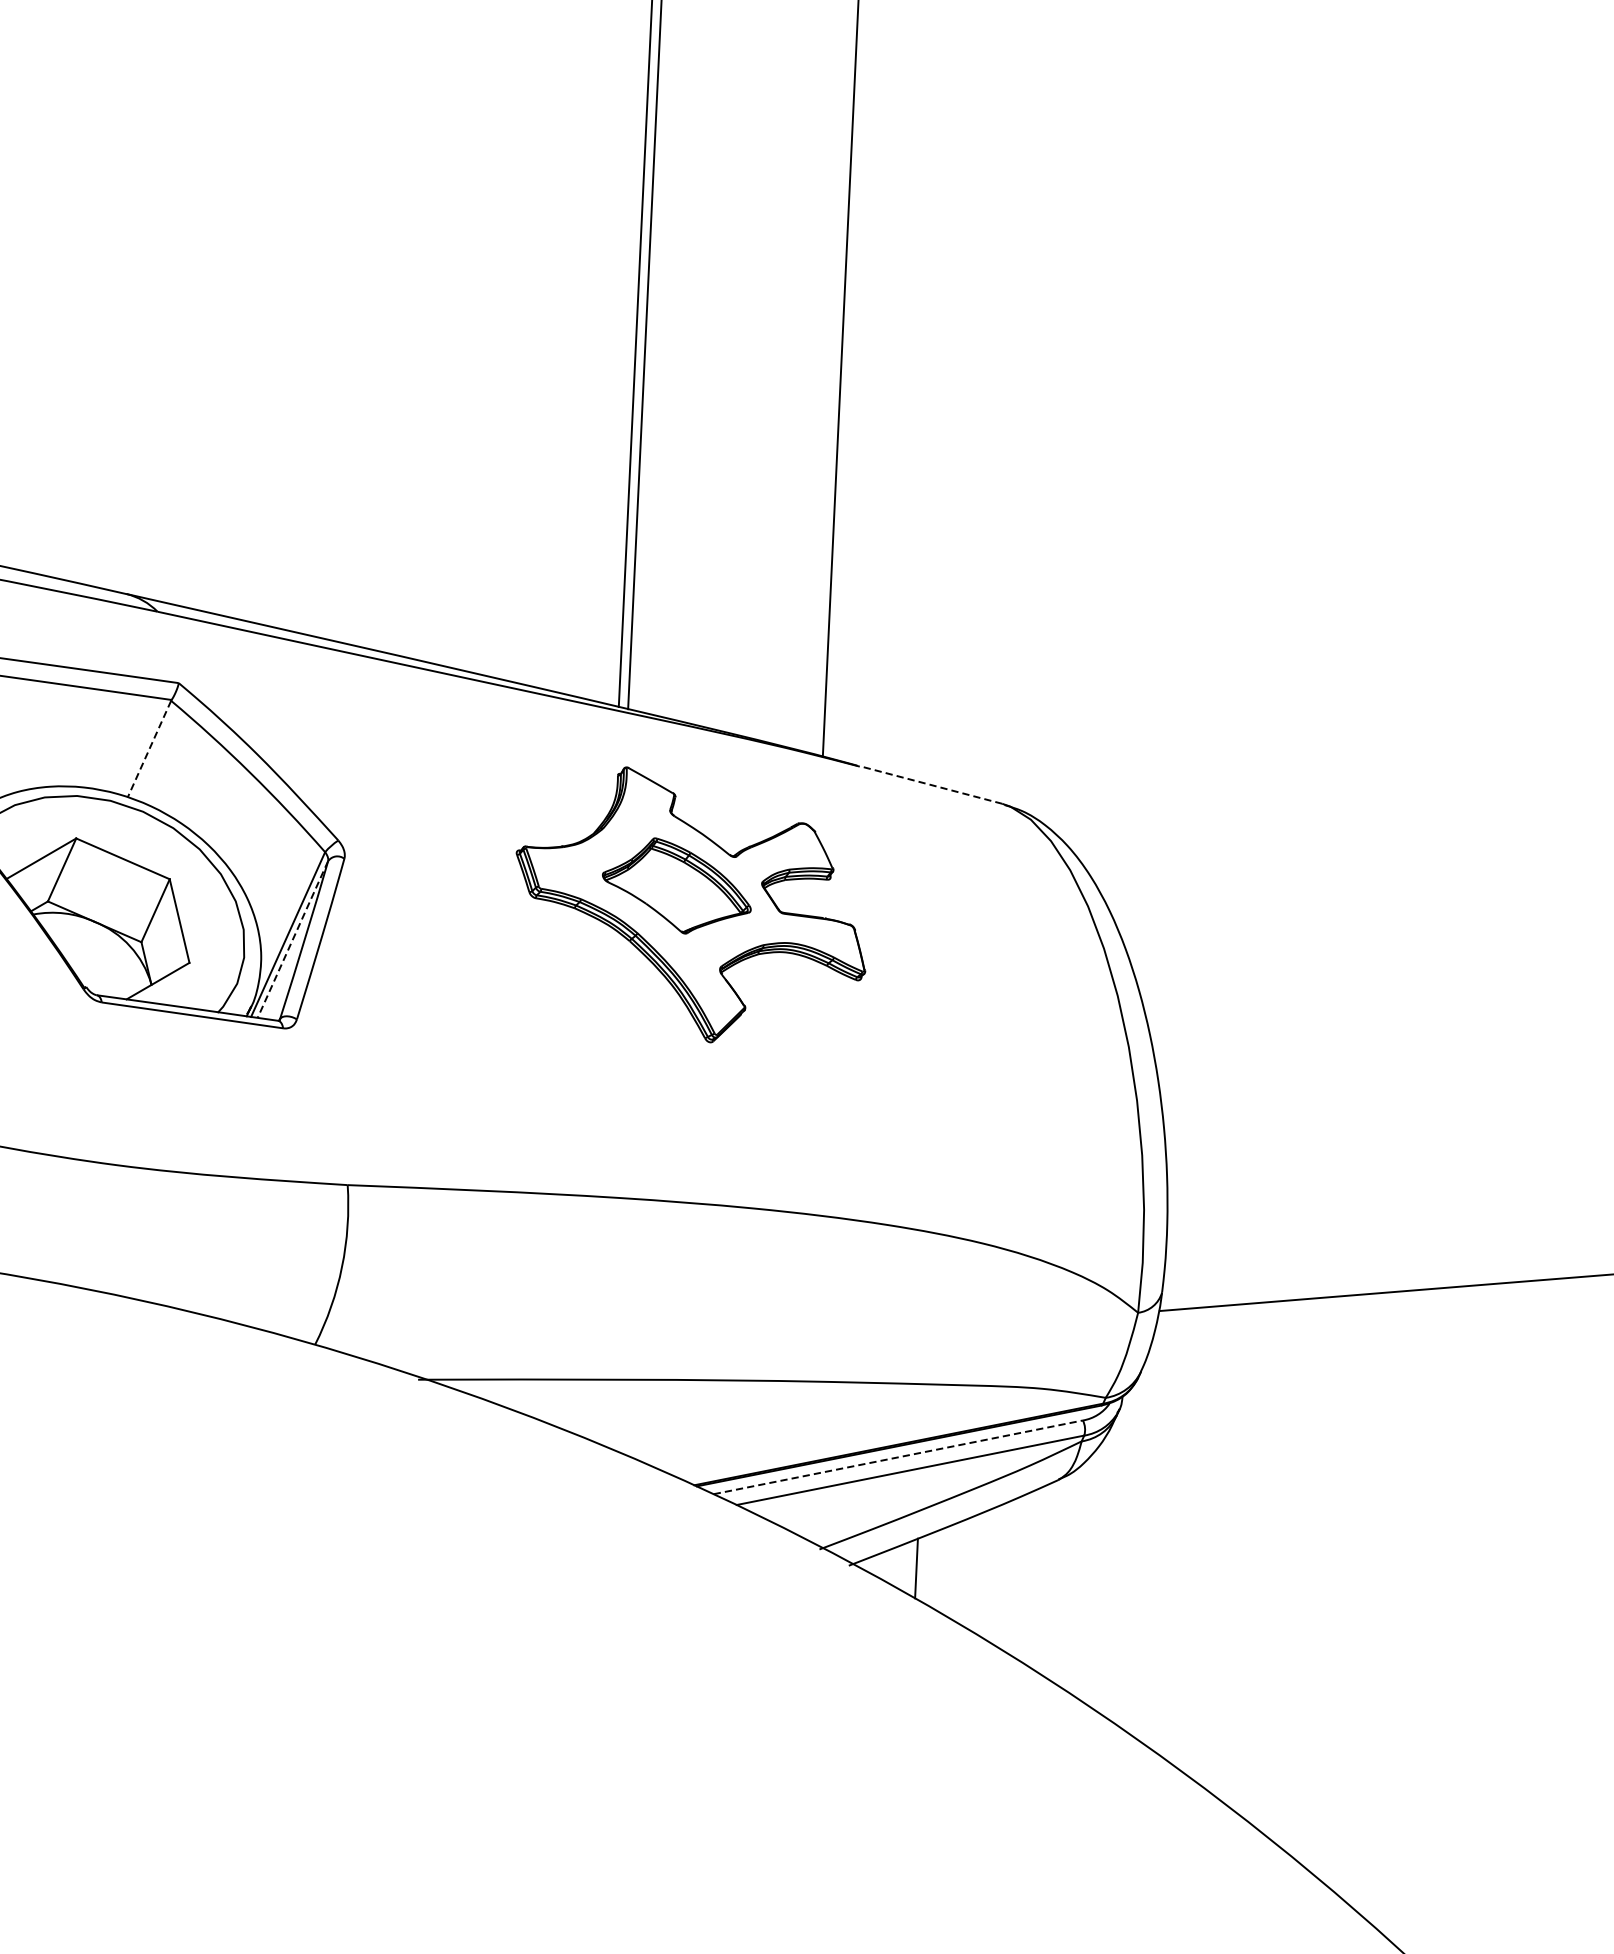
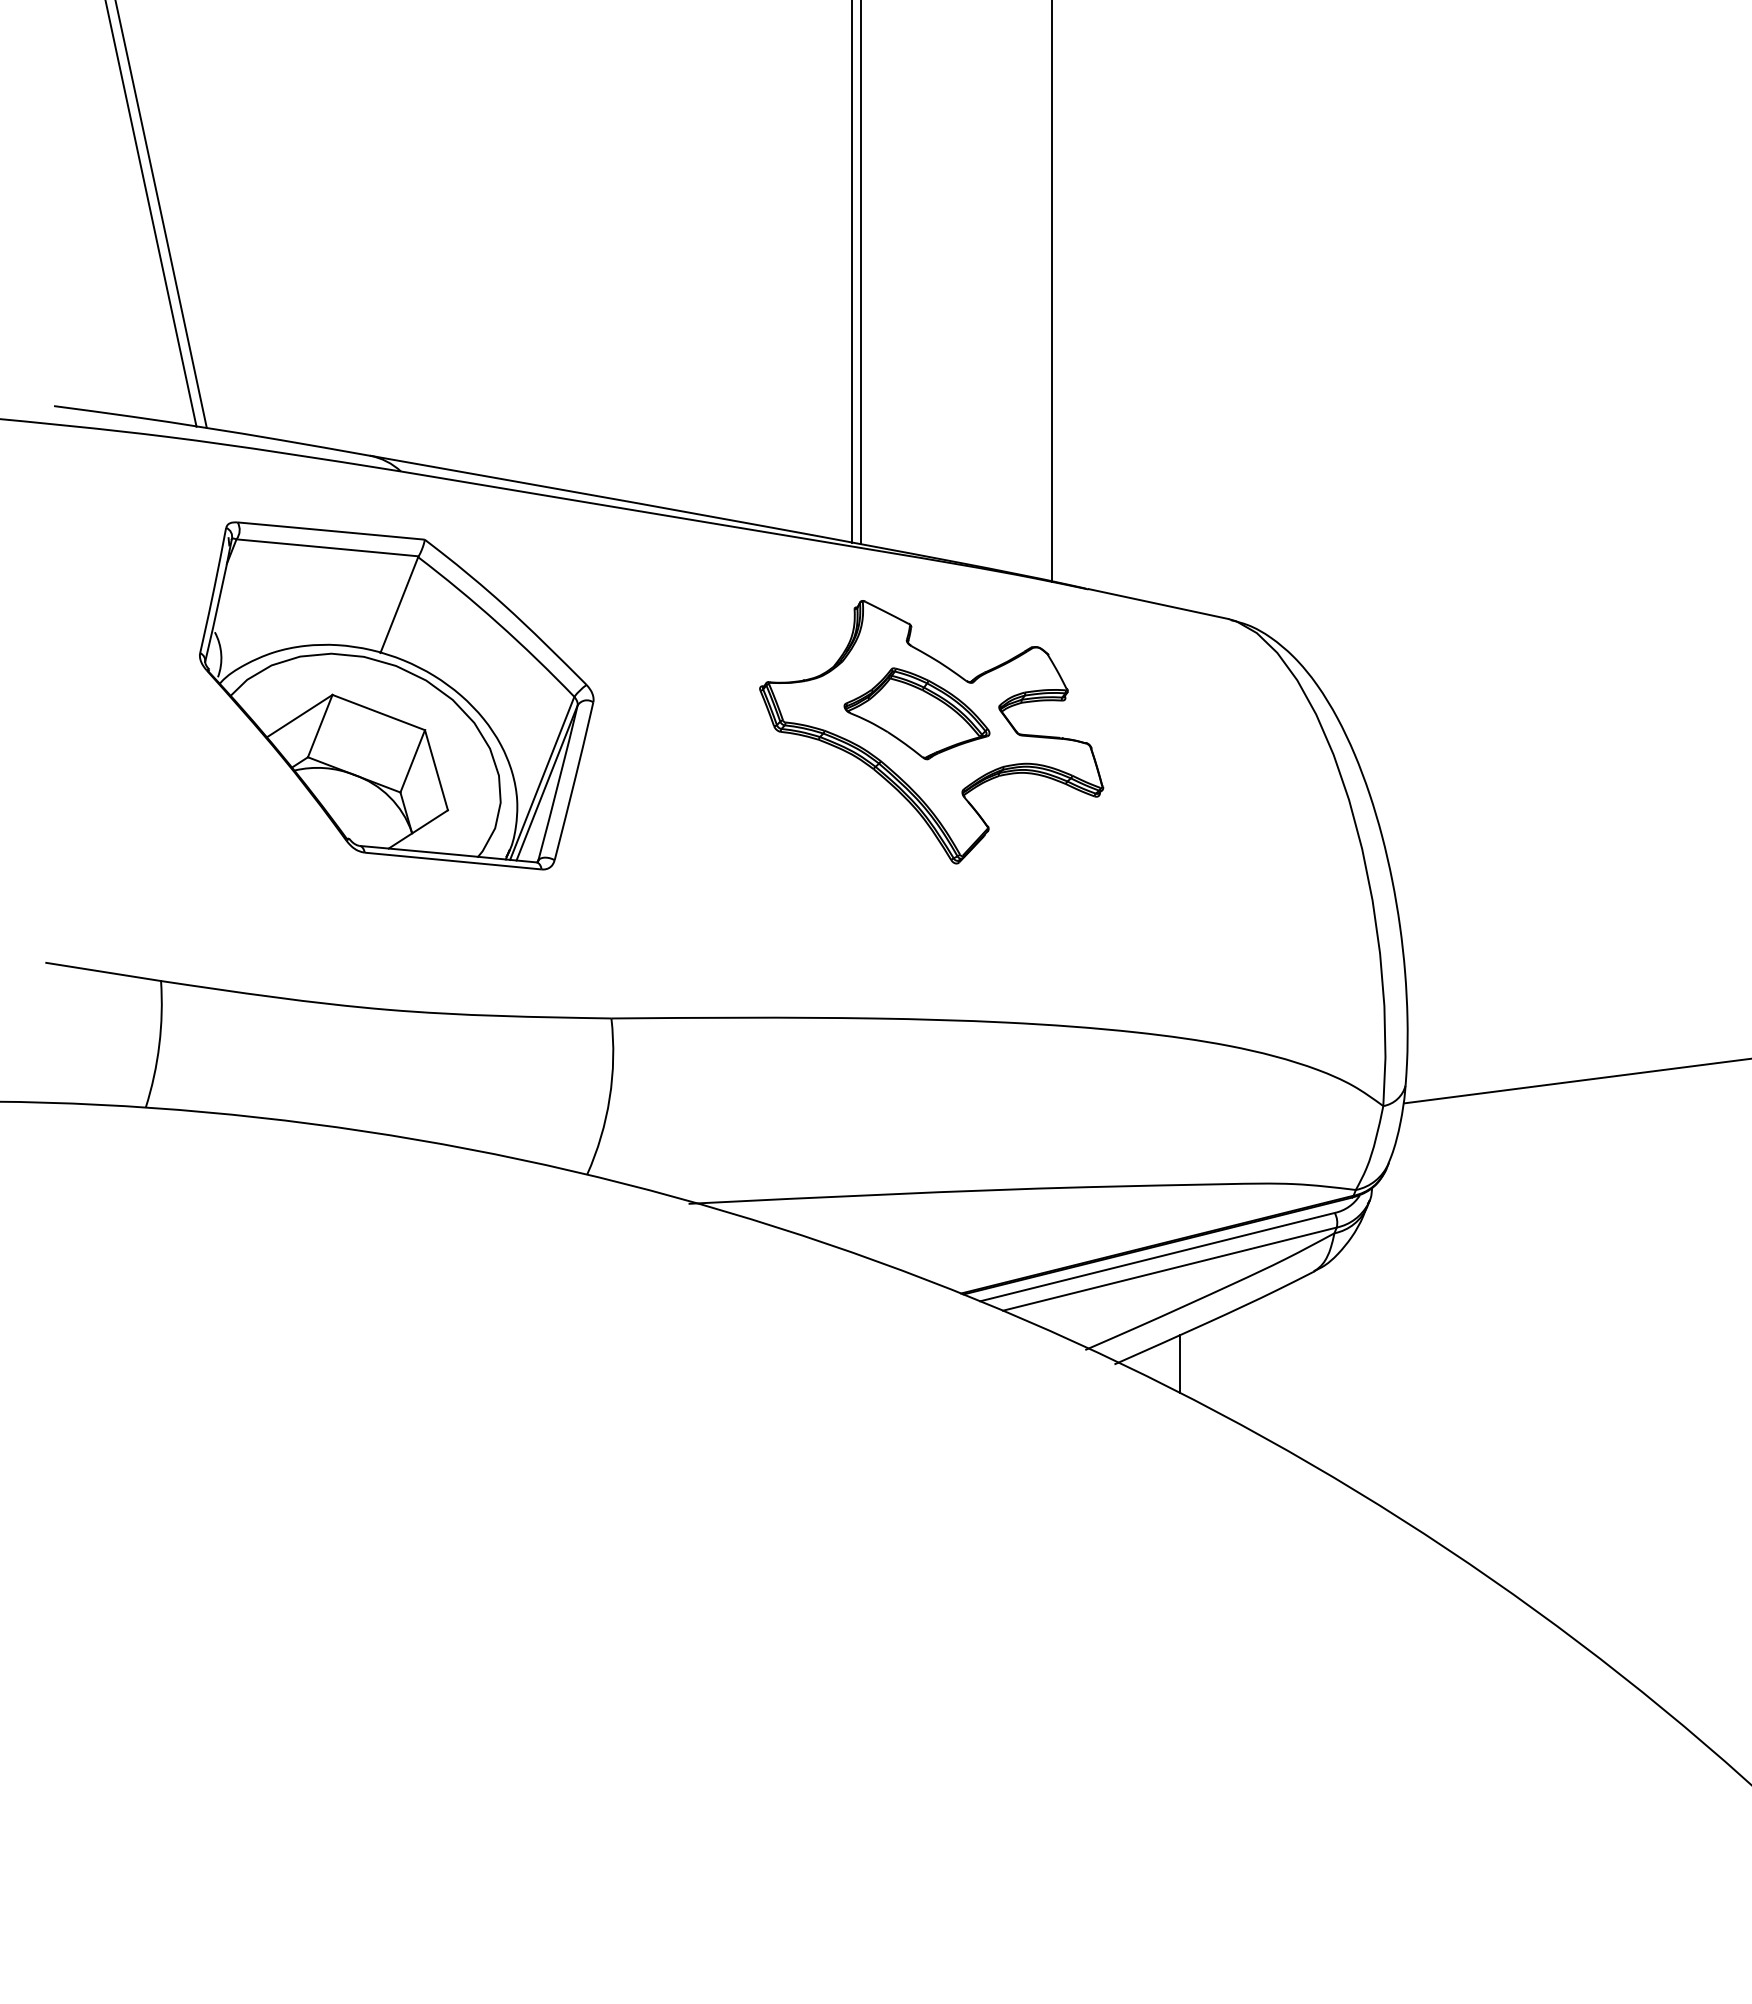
line: (149, 749) -> (399, 605), dashed -> solid
line: (931, 784) -> (1158, 603), dashed -> solid
line: (292, 940) -> (546, 783), dashed -> solid
line: (898, 1457) -> (1157, 1257), dashed -> solid

